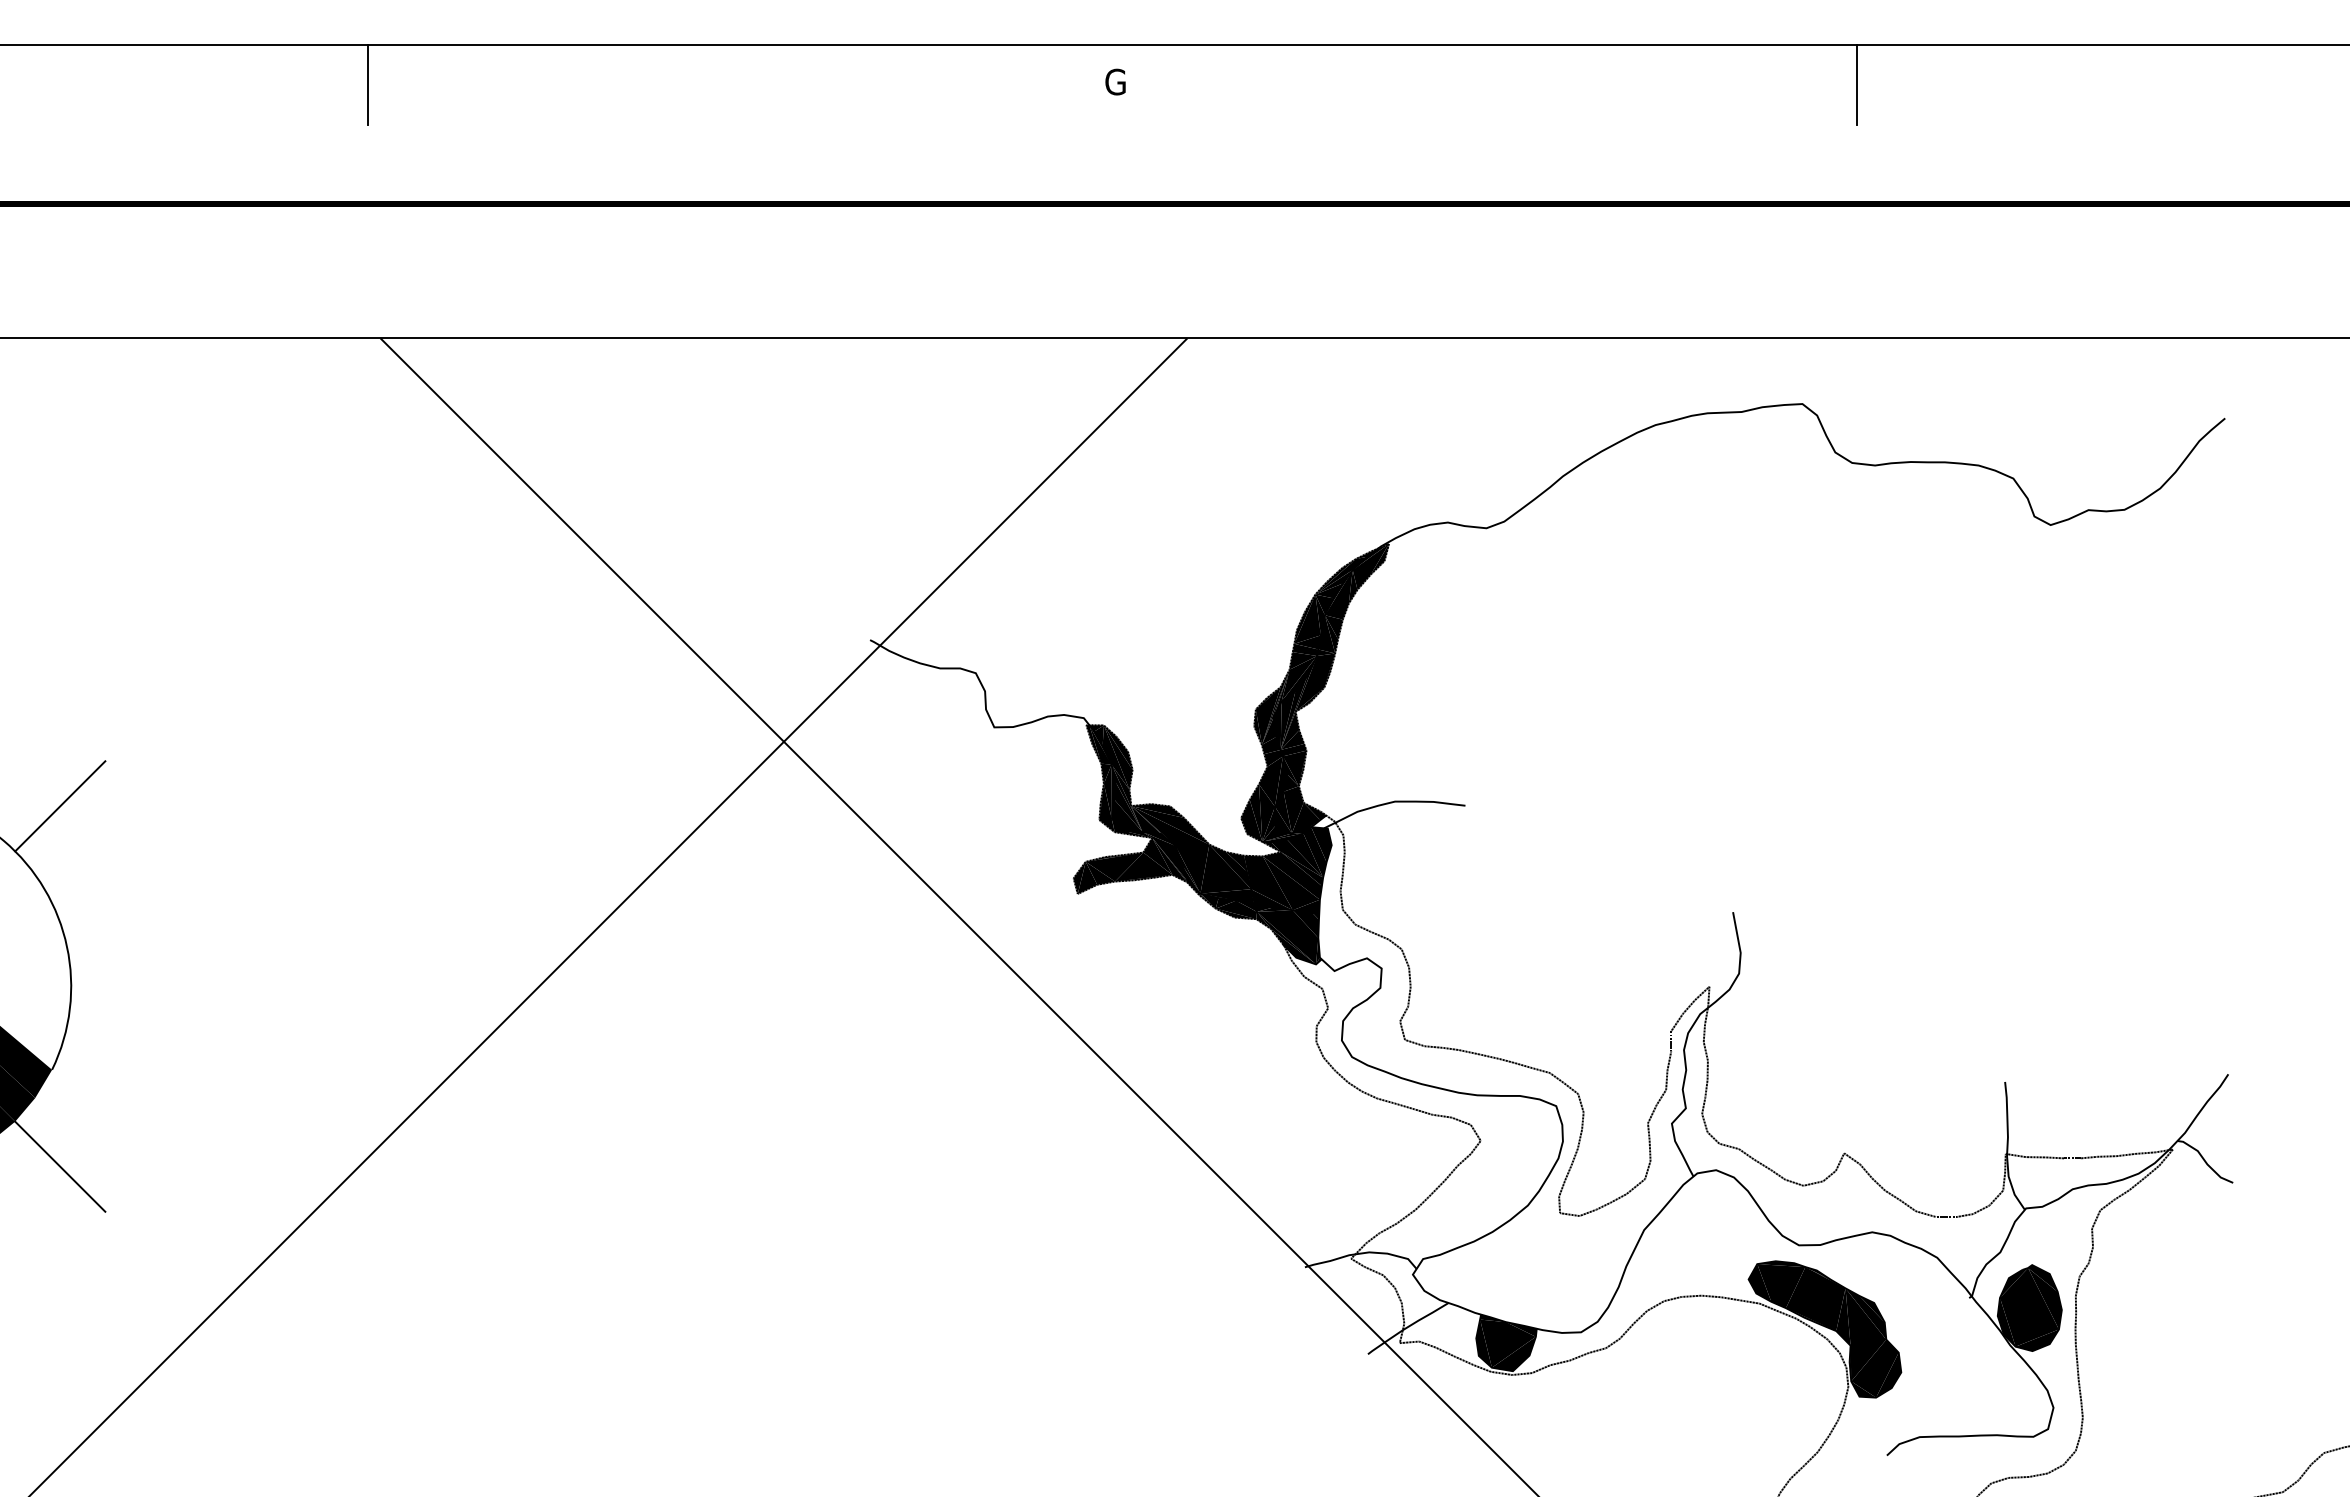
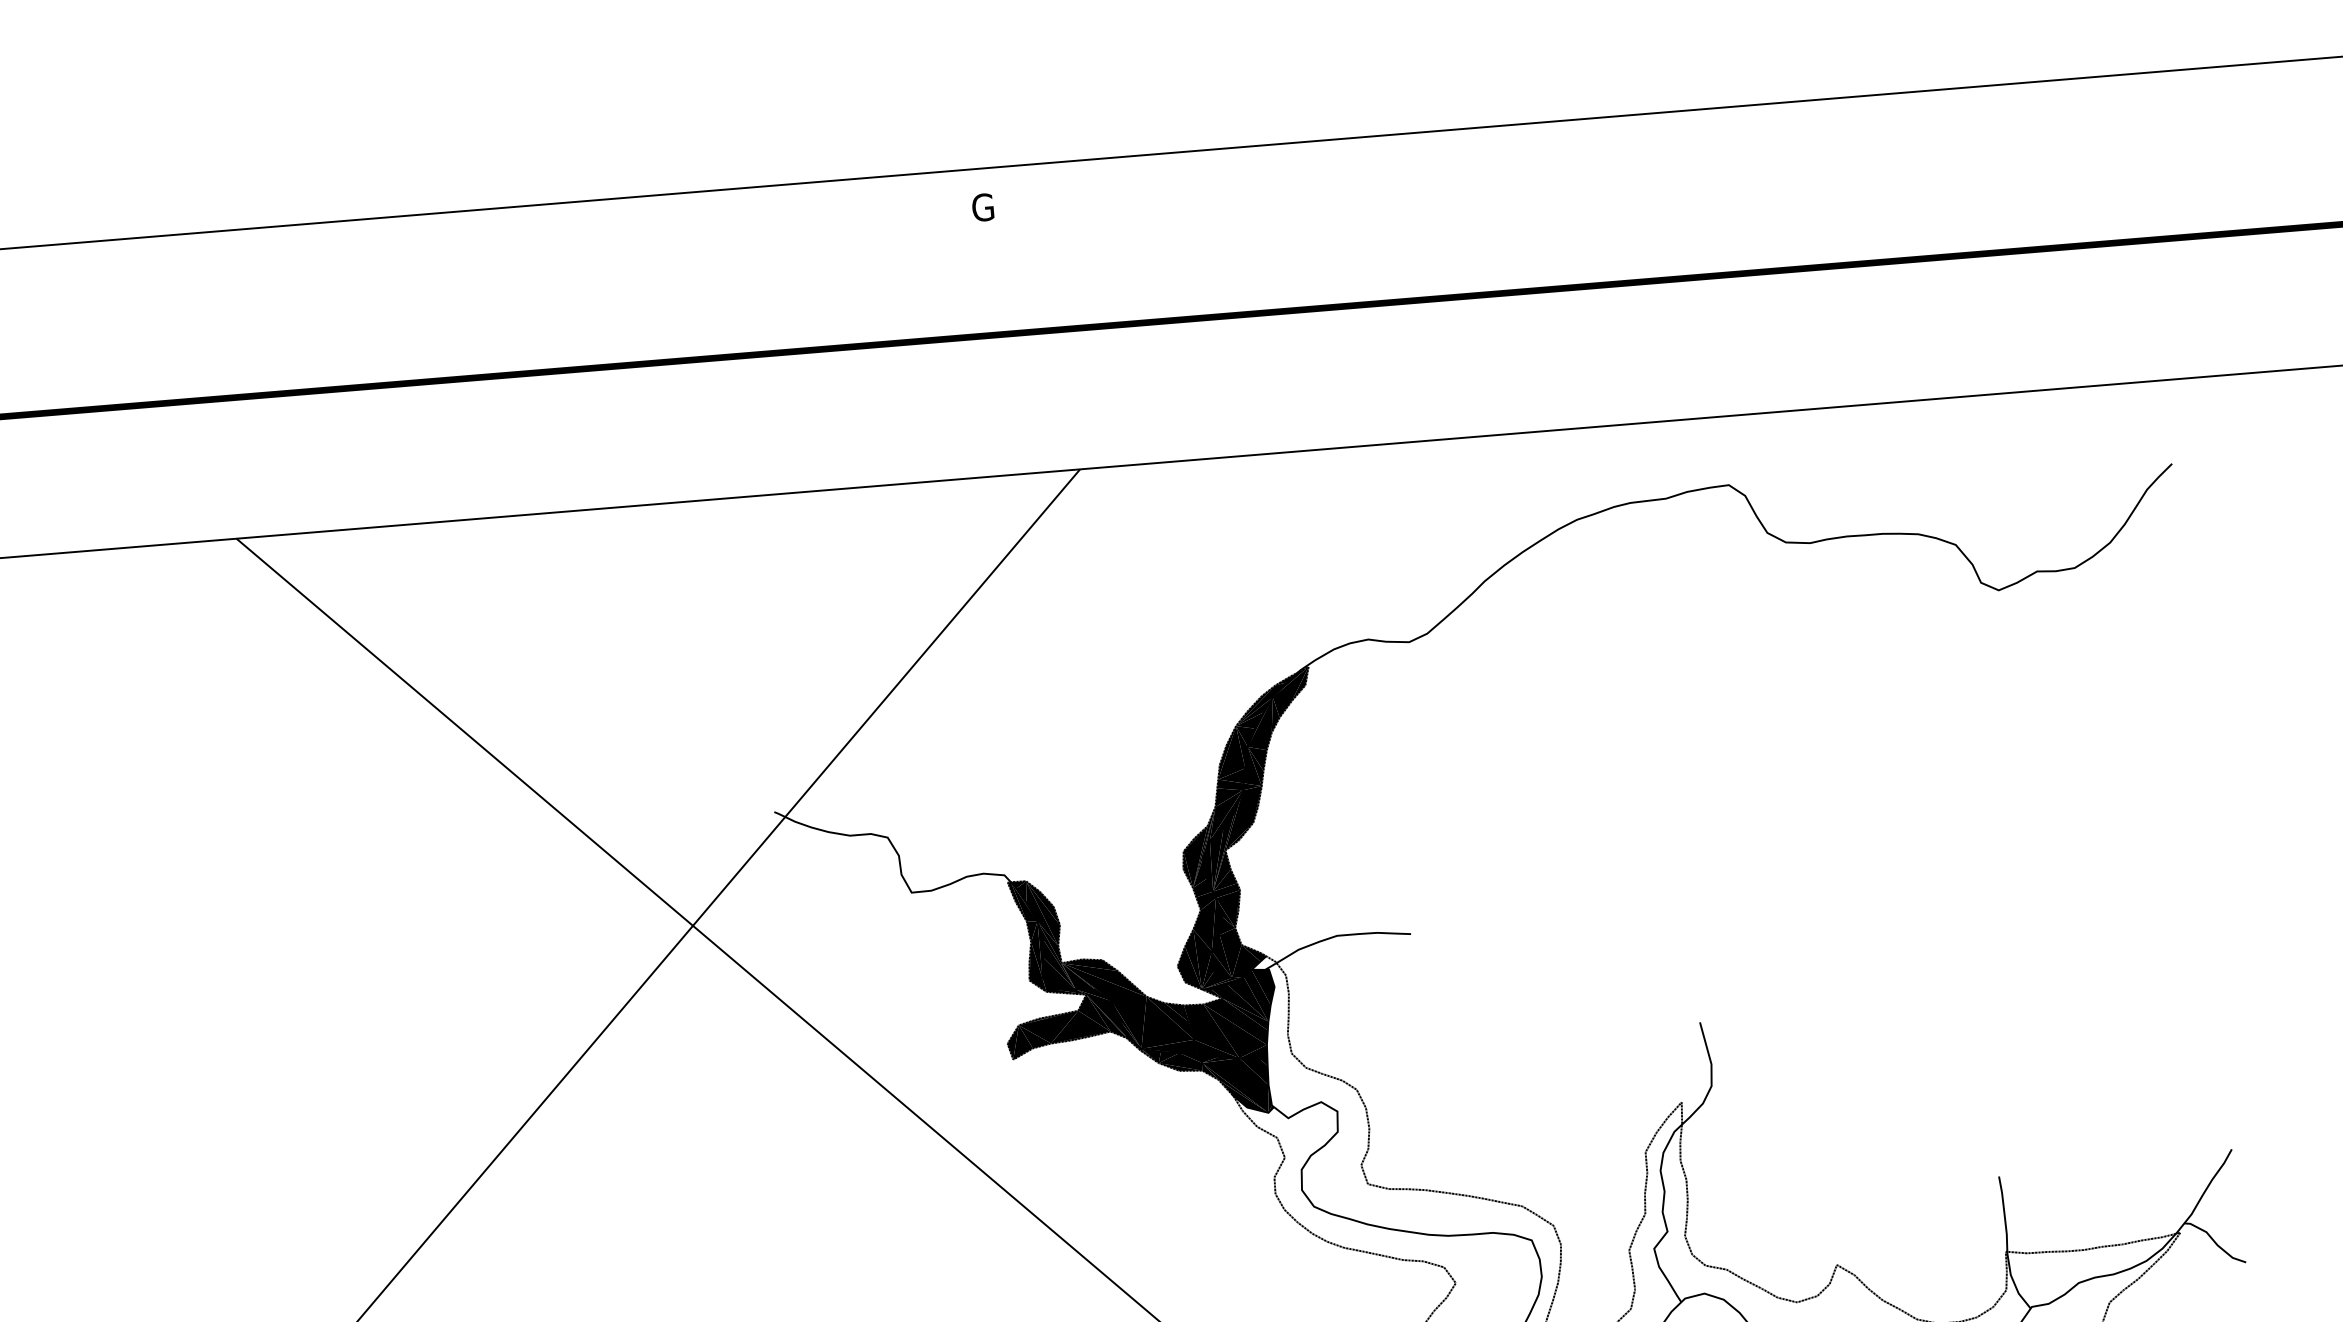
line: (368, 84) -> (202, 274), removed
line: (1856, 84) -> (1757, 146), removed

